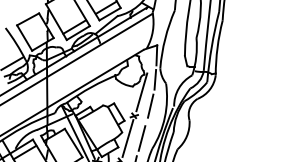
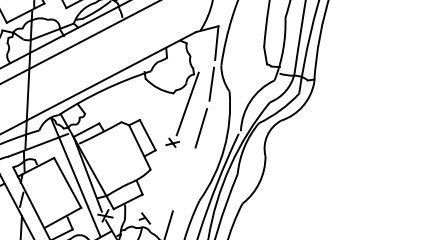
line: (127, 138) -> (158, 180), removed
line: (141, 138) -> (182, 181), removed

